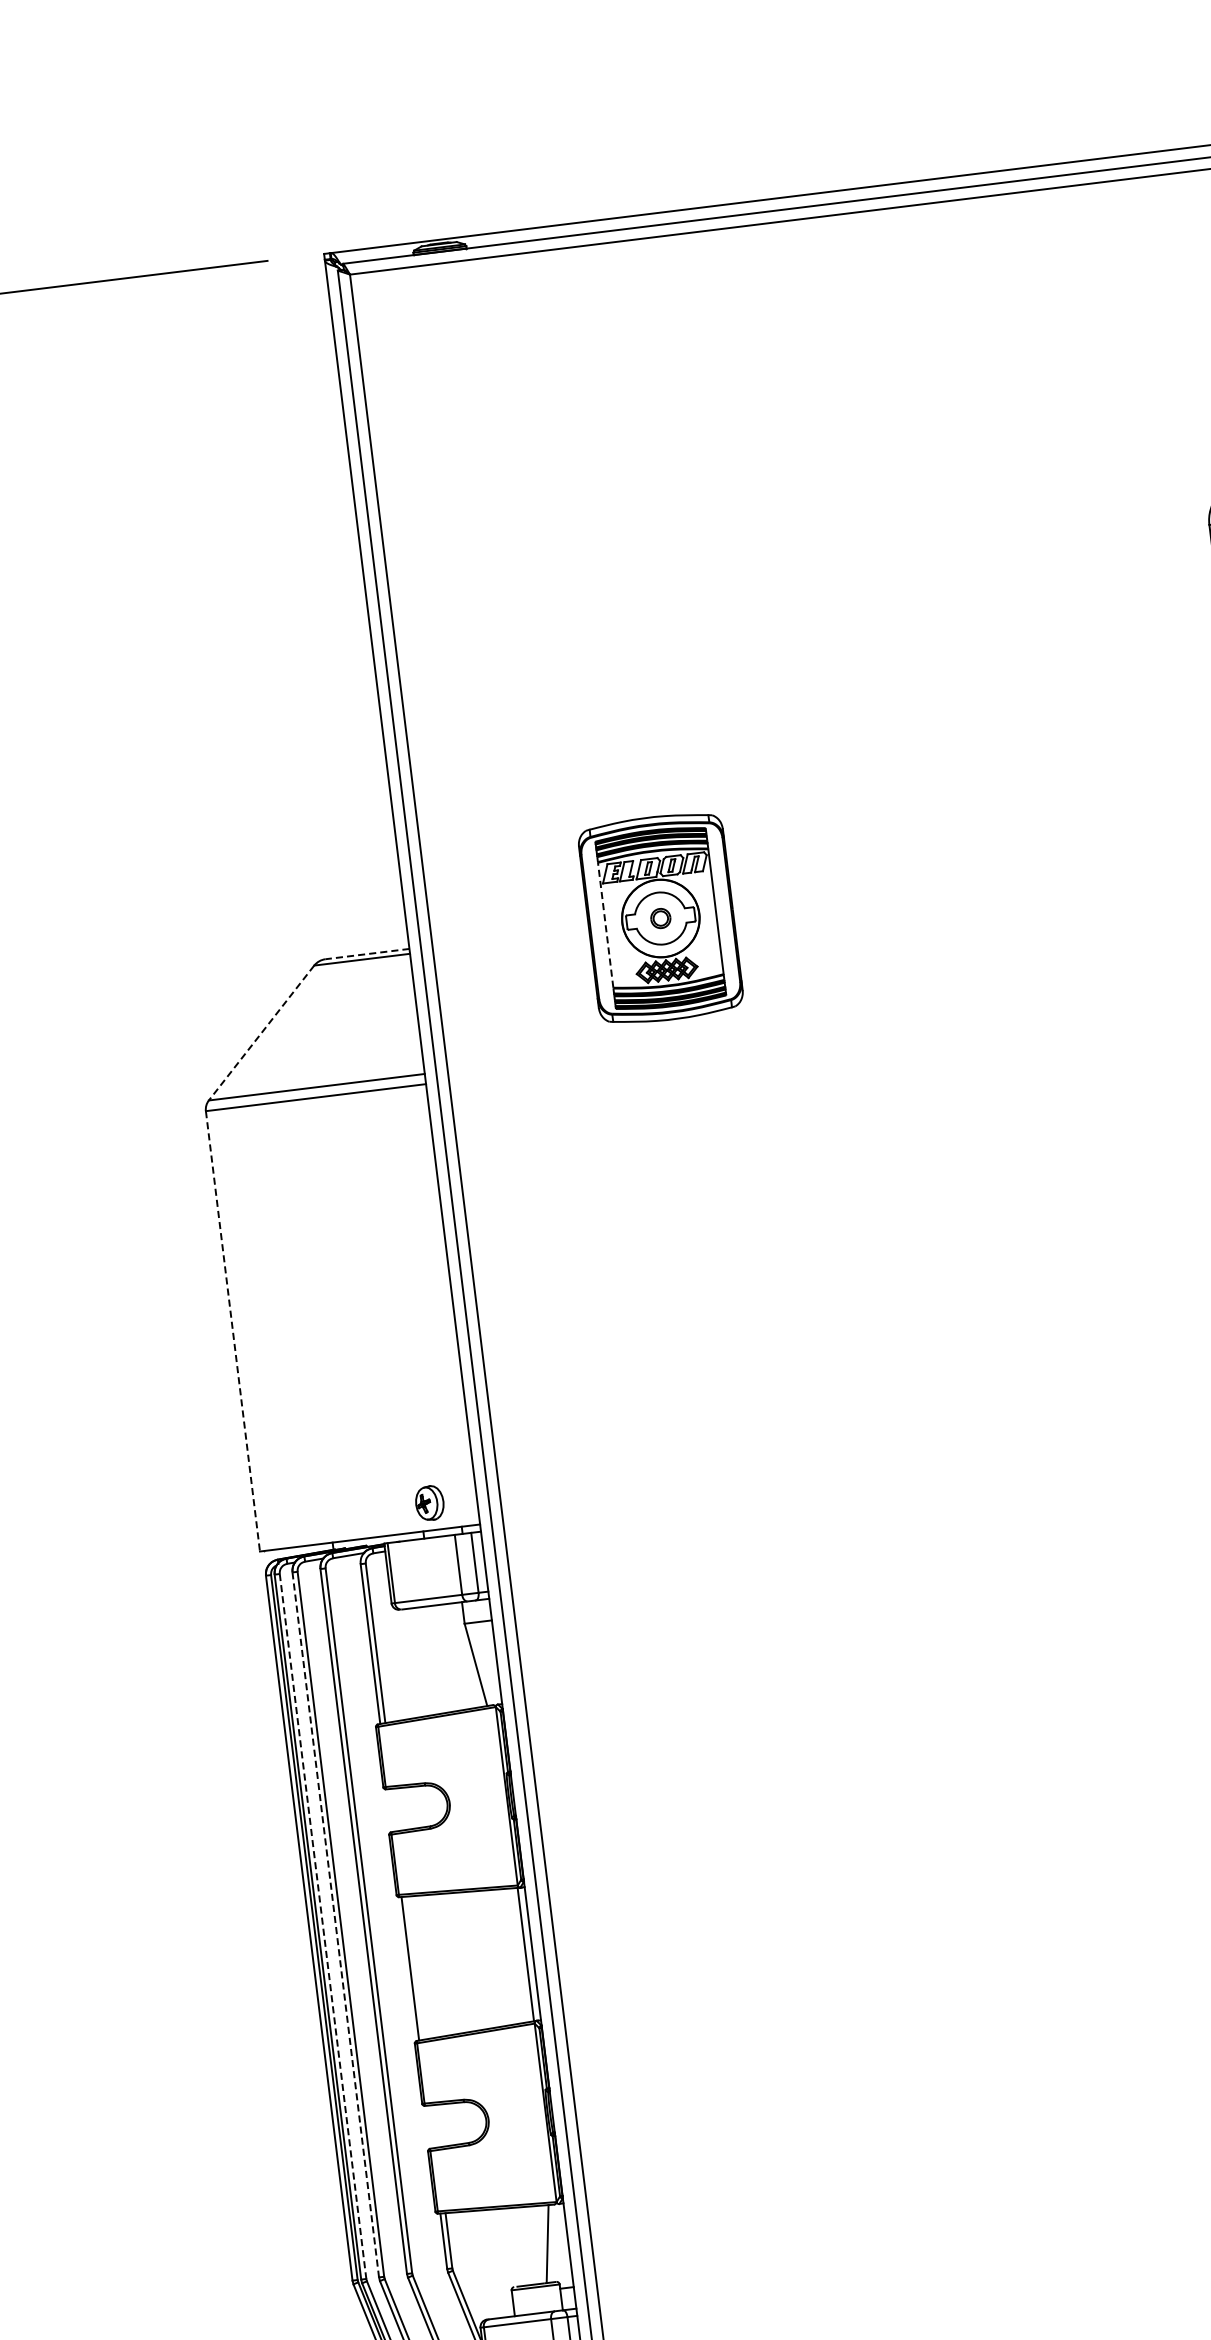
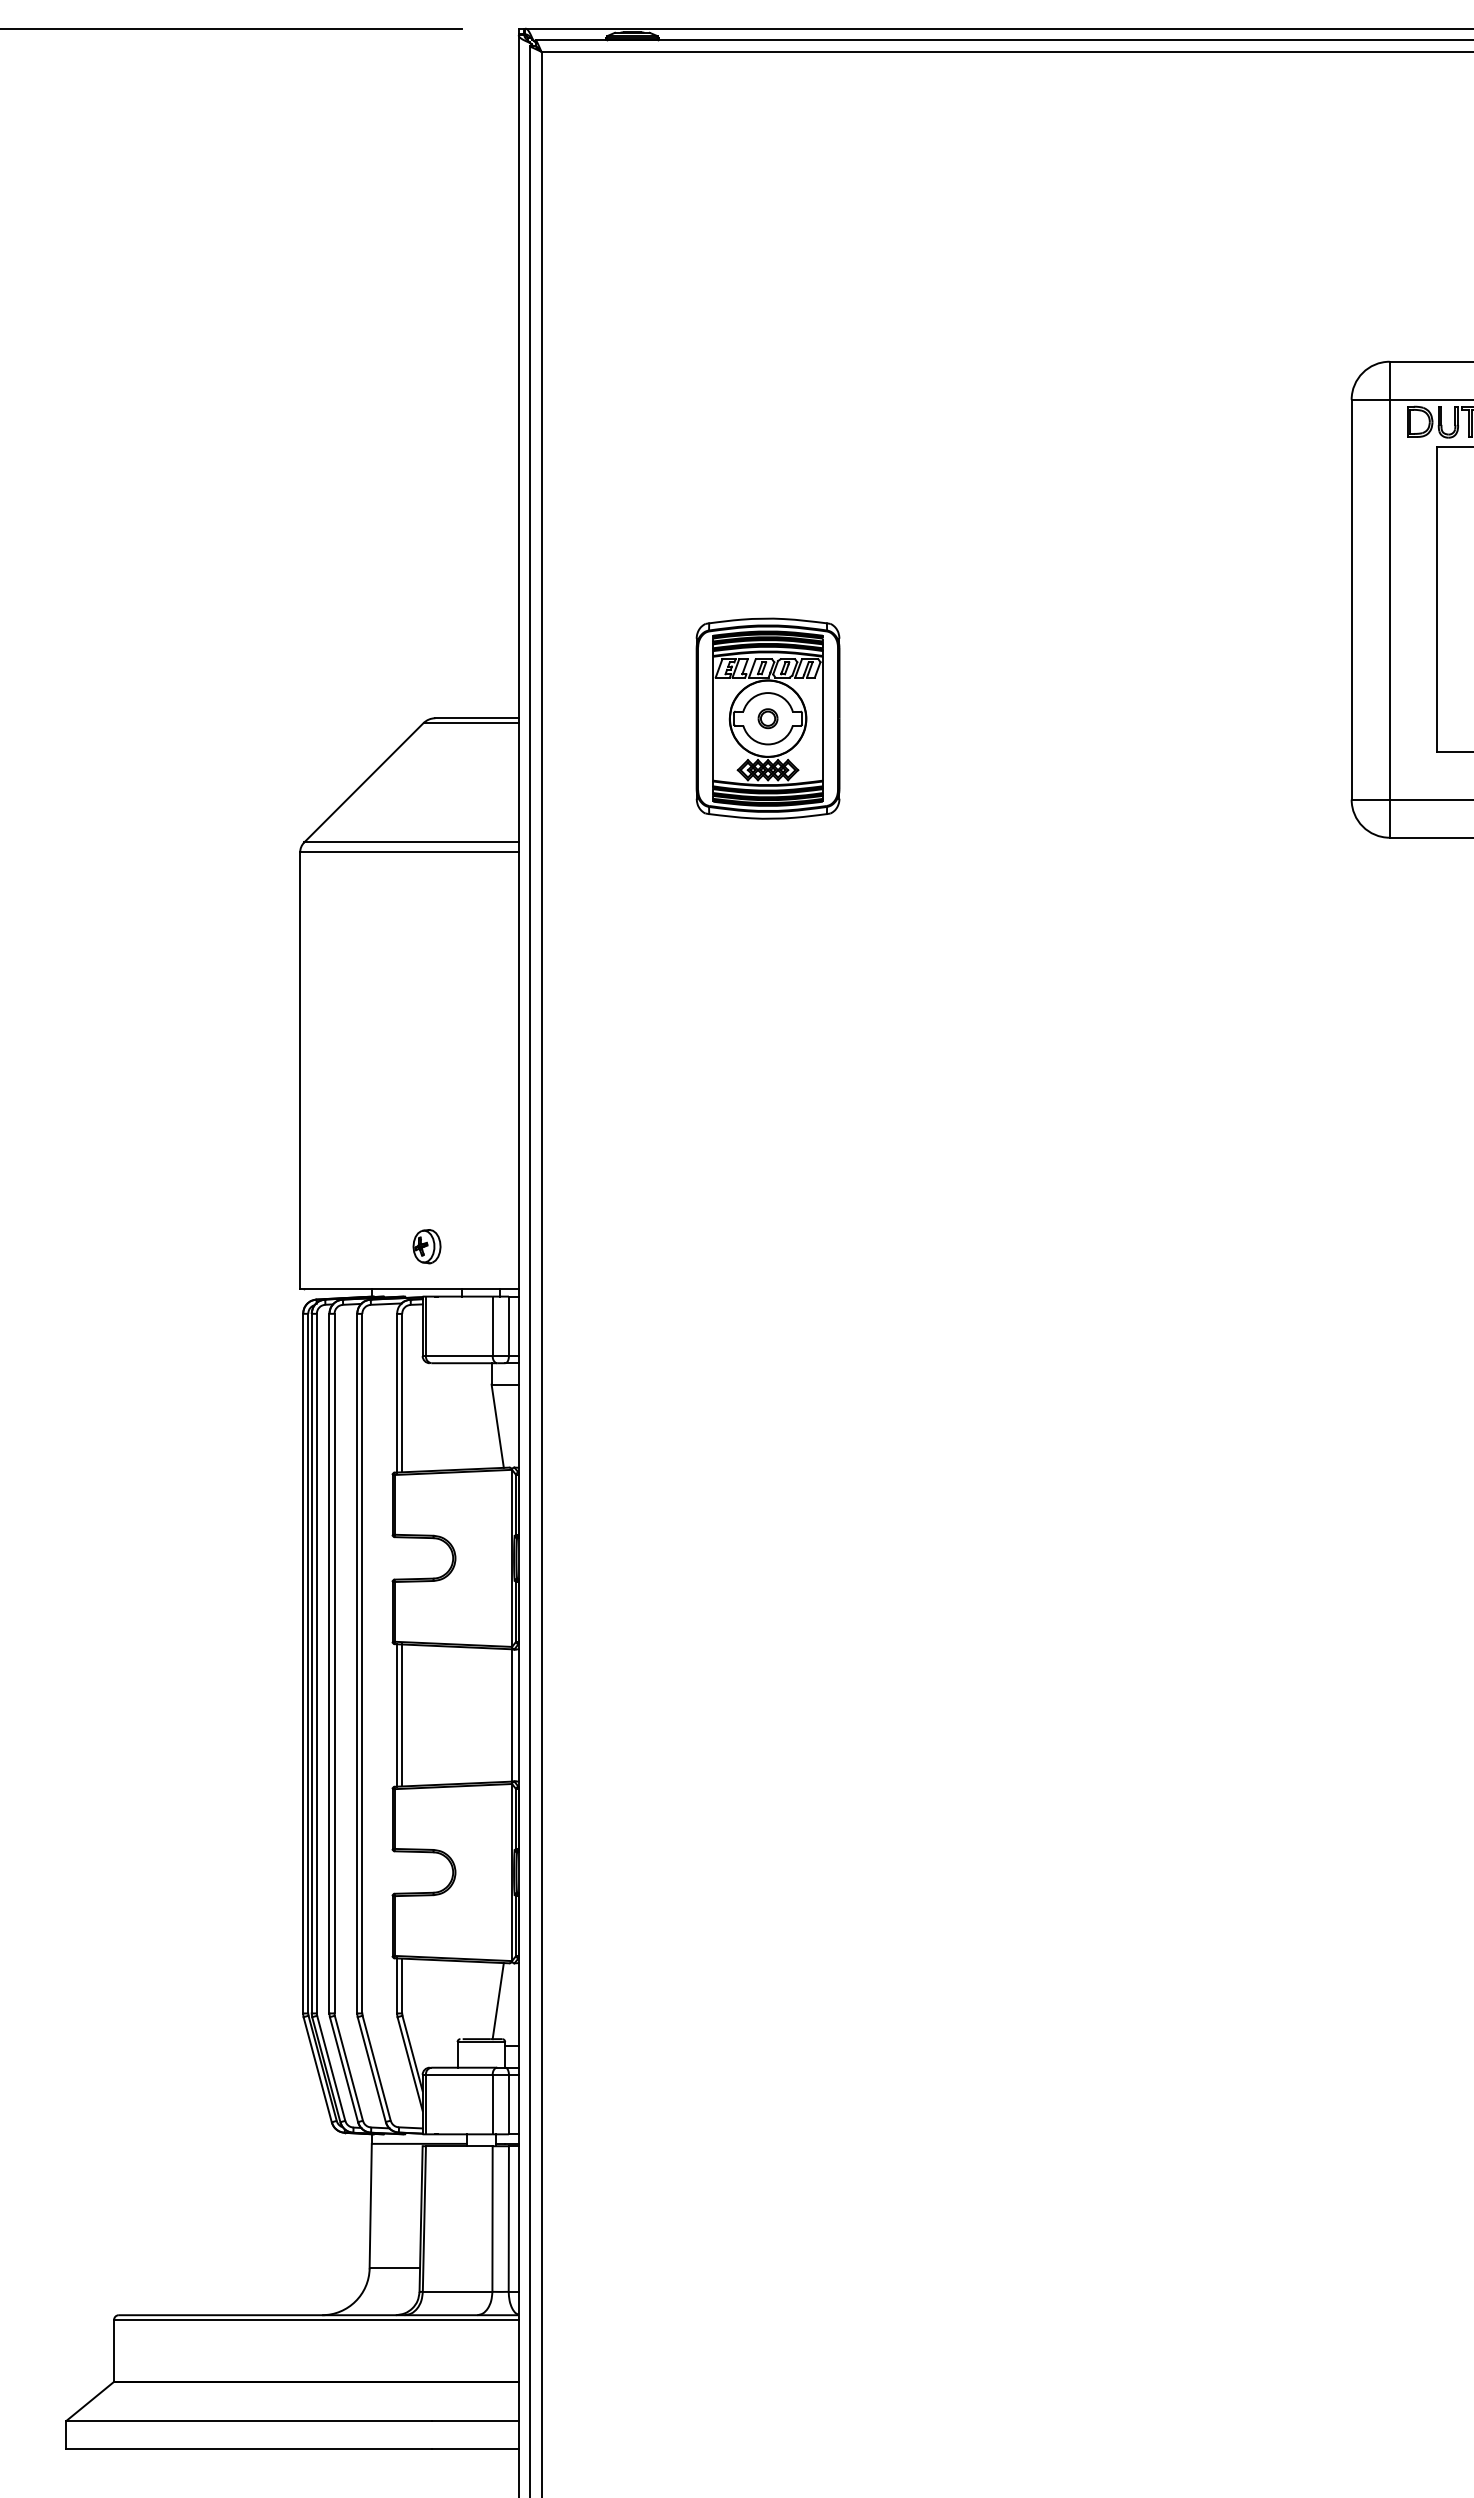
line: (605, 925) -> (713, 718), dashed -> solid
line: (368, 954) -> (477, 718), dashed -> solid
line: (261, 1033) -> (363, 783), dashed -> solid
line: (233, 1330) -> (300, 1070), dashed -> solid
part: (429, 1503) -> (426, 1246), moved
line: (335, 1924) -> (329, 1663), dashed -> solid
line: (322, 1926) -> (316, 1663), dashed -> solid
line: (415, 1968) -> (402, 1715), added

